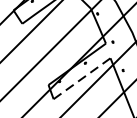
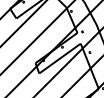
line: (82, 78) -> (60, 58), dashed -> solid

